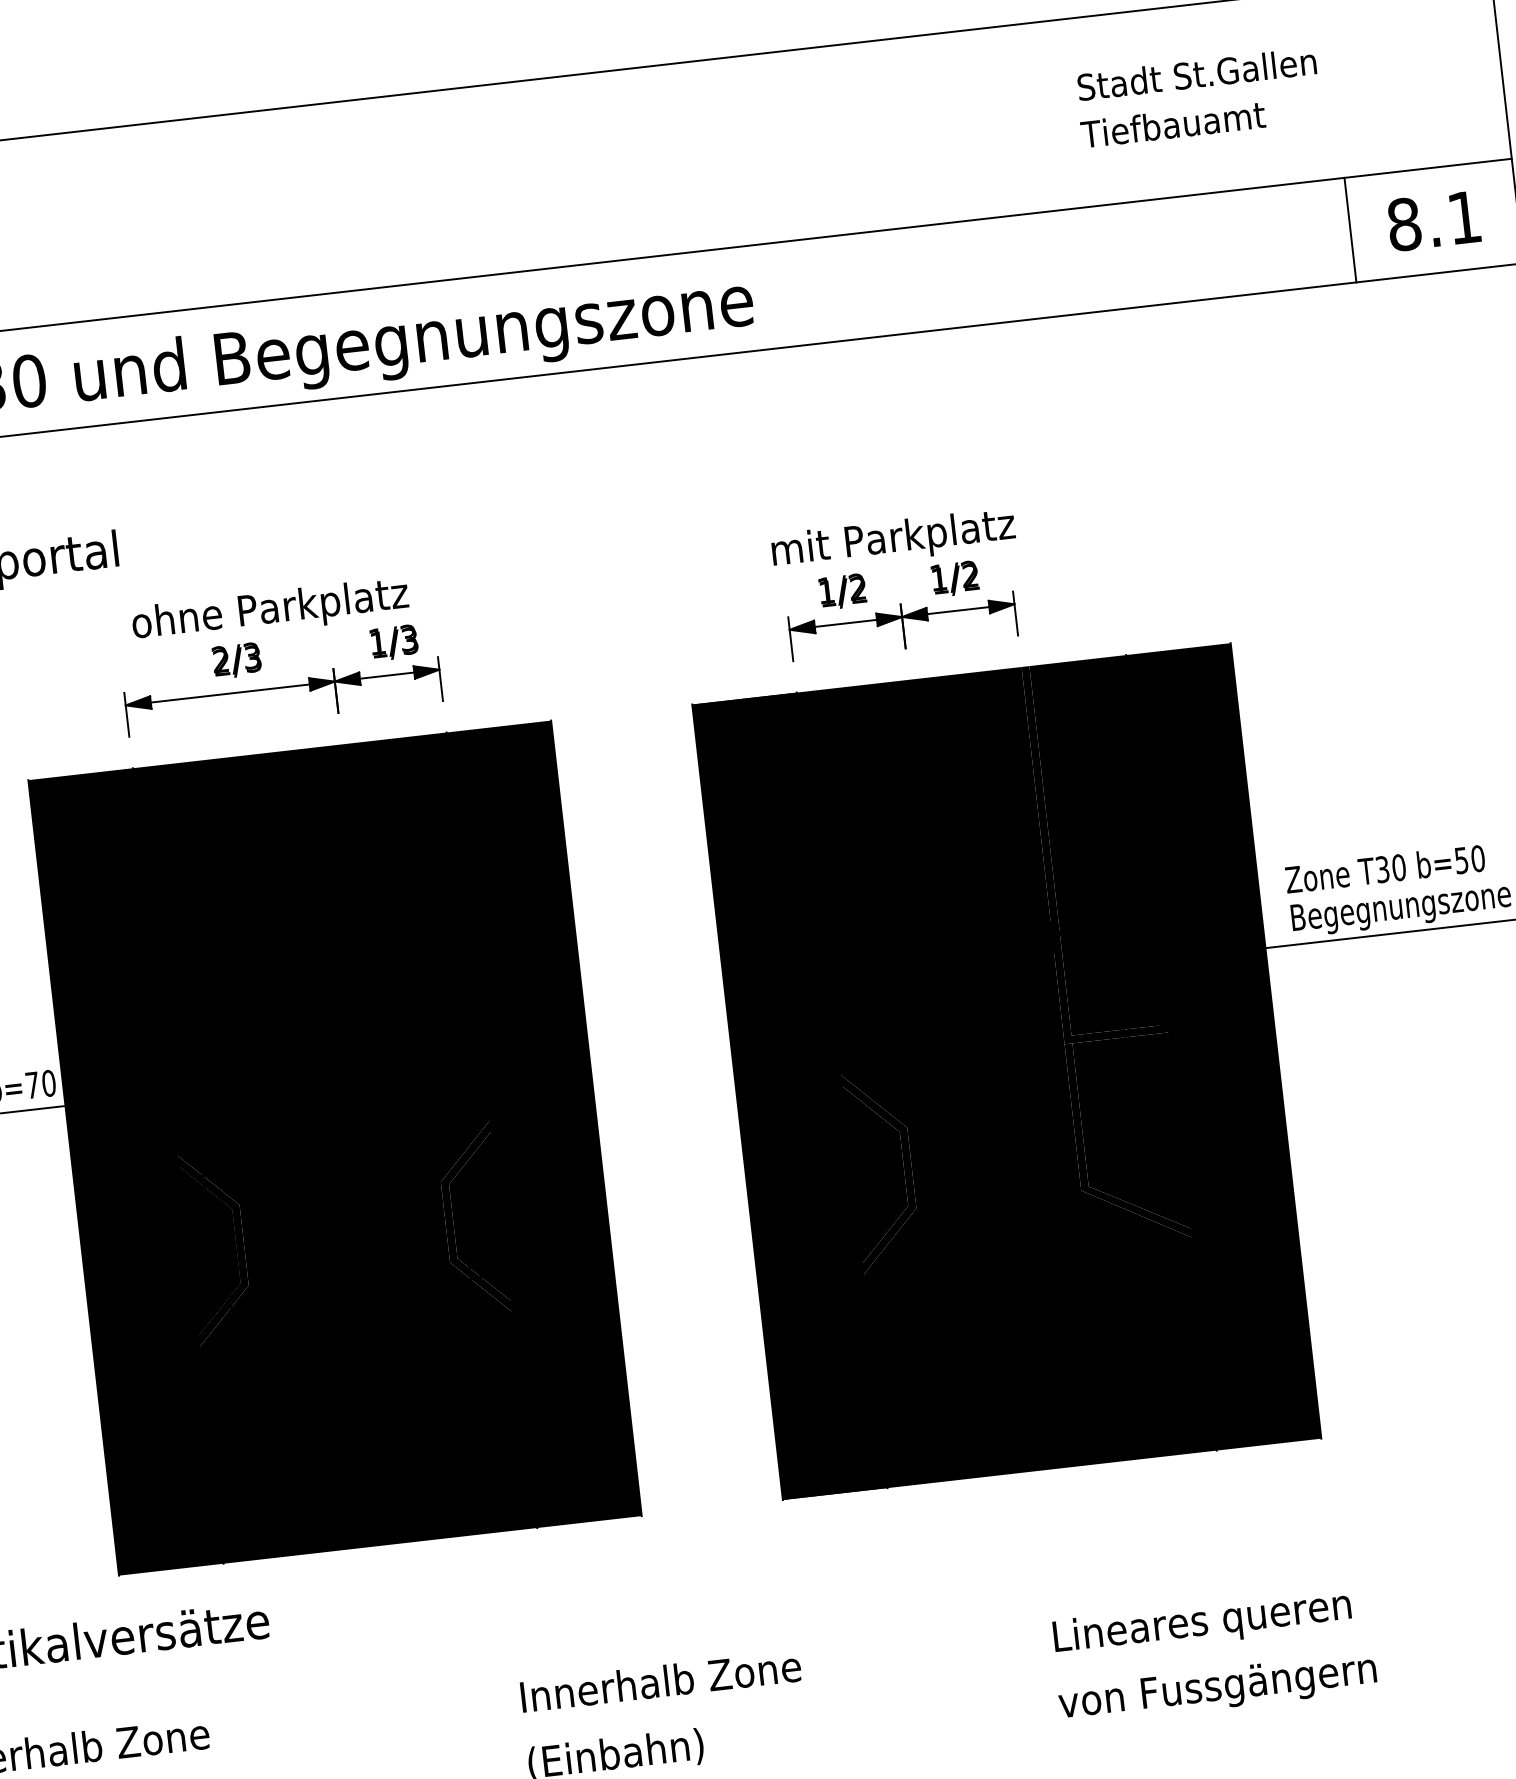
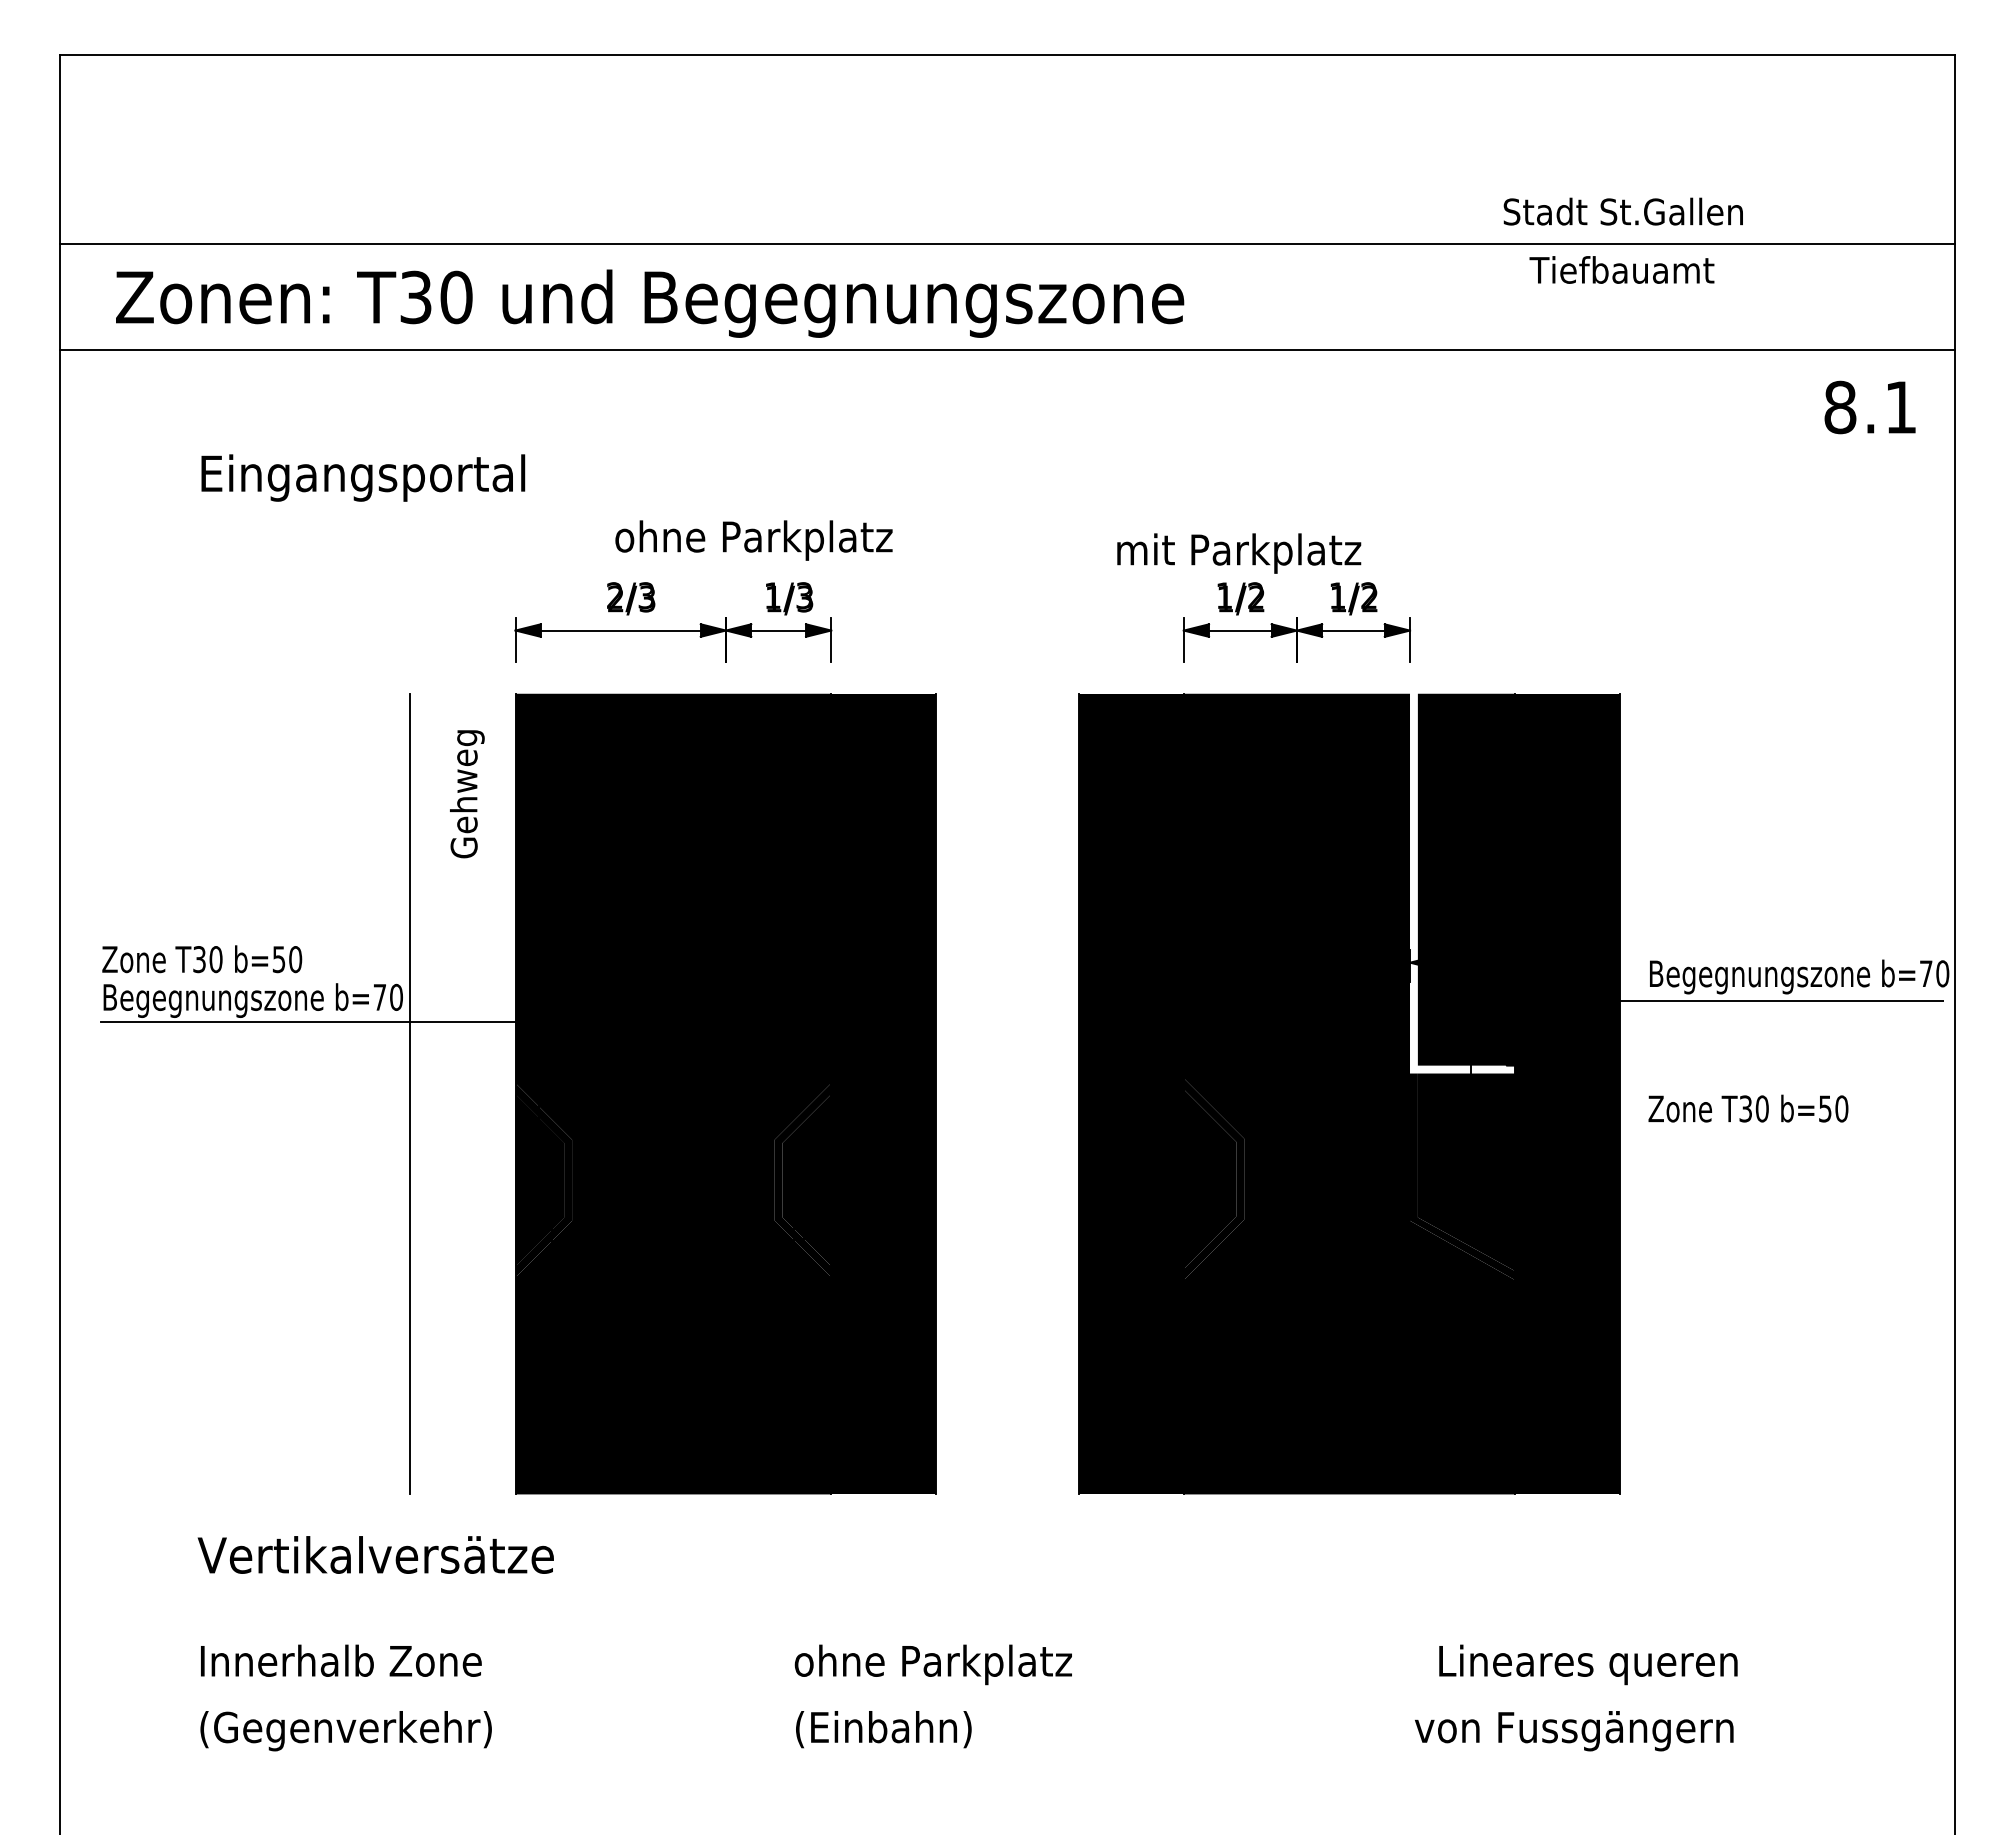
text: (1196, 74) -> (1622, 211), moved
text: (1172, 124) -> (1621, 269), moved
text: (1433, 221) -> (1869, 407), moved
line: (1350, 229) -> (1786, 296), removed
text: (893, 540) -> (1239, 553), moved
text: (269, 611) -> (753, 540), moved
fill: (1095, 849) -> (1462, 883), removed
text: (1385, 868) -> (1748, 1108), moved
fill: (125, 1171) -> (462, 1093), removed
text: (1202, 1623) -> (1588, 1664), moved
text: (660, 1685) -> (935, 1664), Innerhalb Zone -> ohne Parkplatz
text: (1218, 1689) -> (1574, 1731), moved

